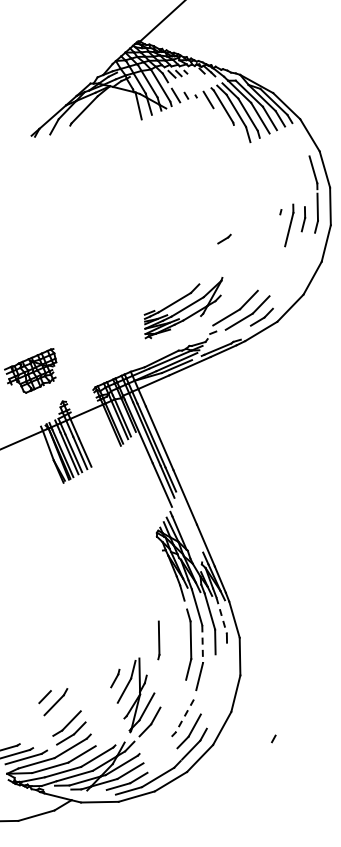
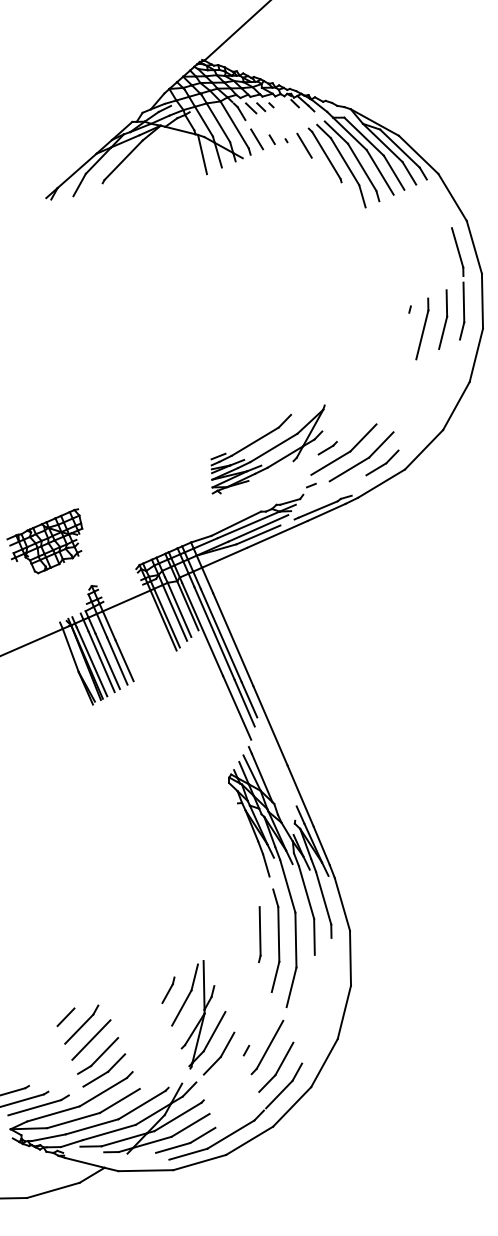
part: (303, 219) -> (443, 320), size x1.67
line: (224, 238) -> (327, 447), moved
line: (221, 615) -> (323, 898), dashed -> solid
line: (158, 640) -> (259, 934), moved
line: (202, 644) -> (295, 940), dashed -> solid
line: (62, 712) -> (91, 1039), added
line: (184, 716) -> (269, 1045), dashed -> solid
line: (273, 738) -> (246, 1050), moved

